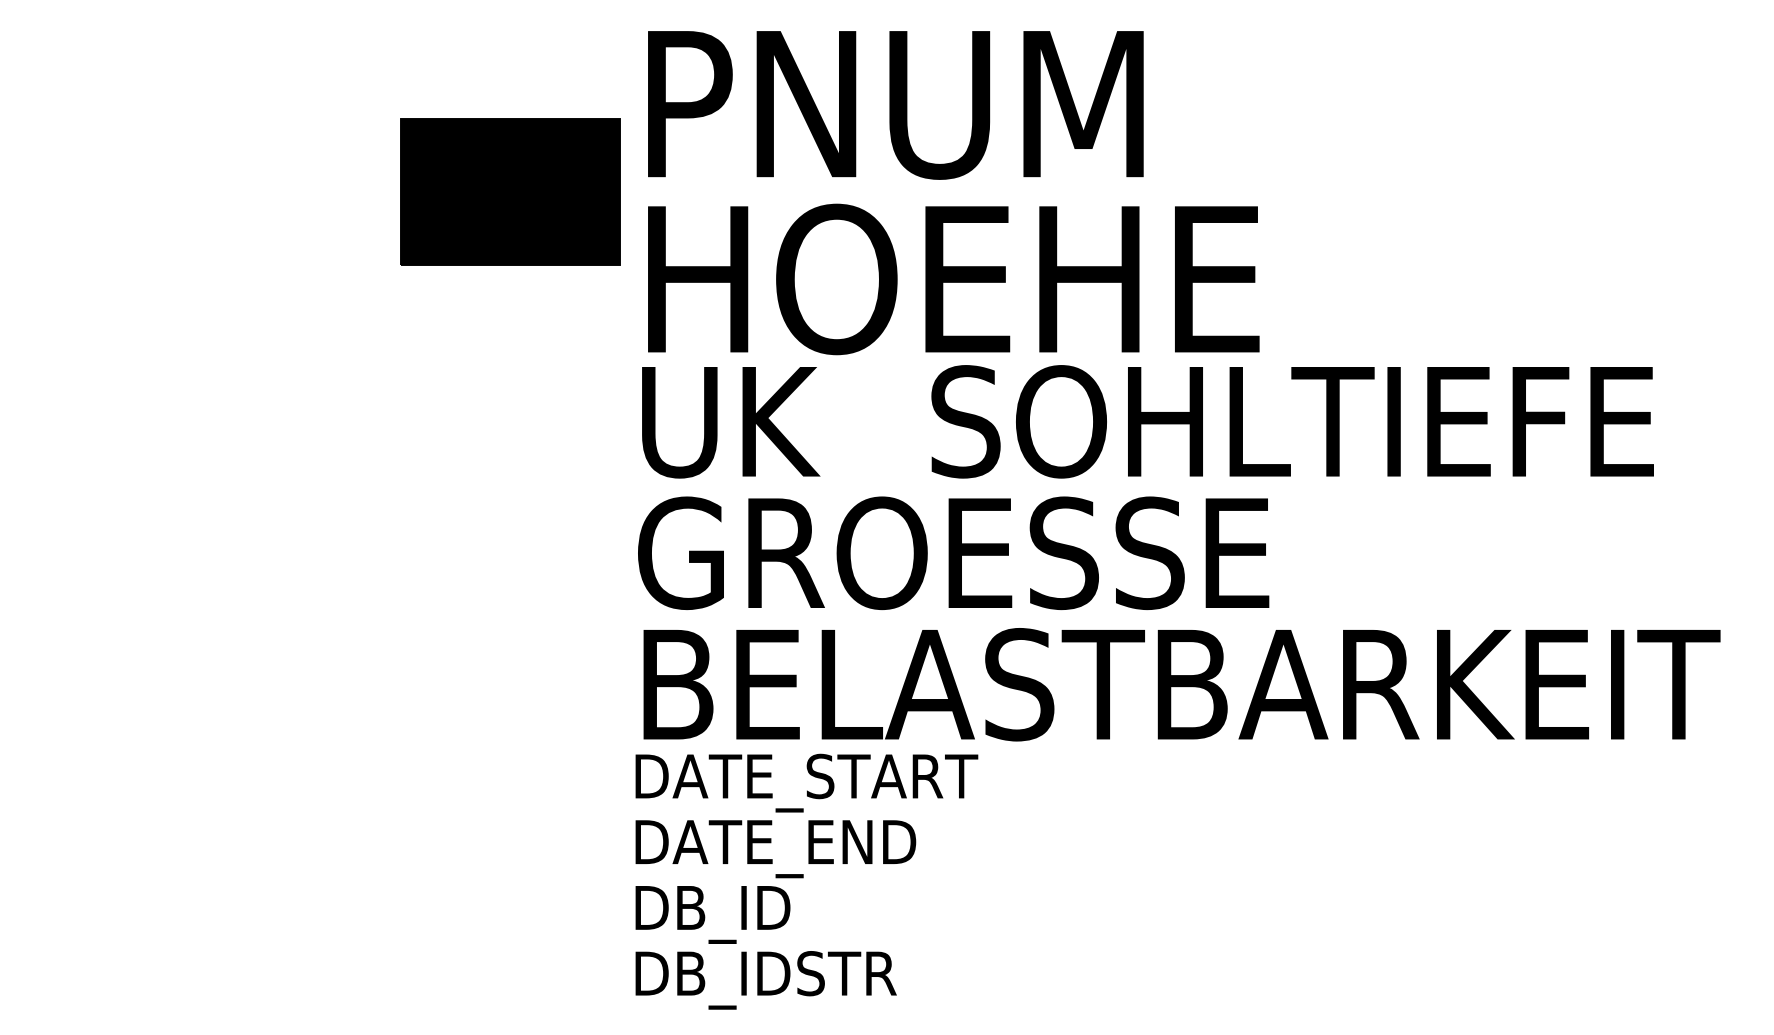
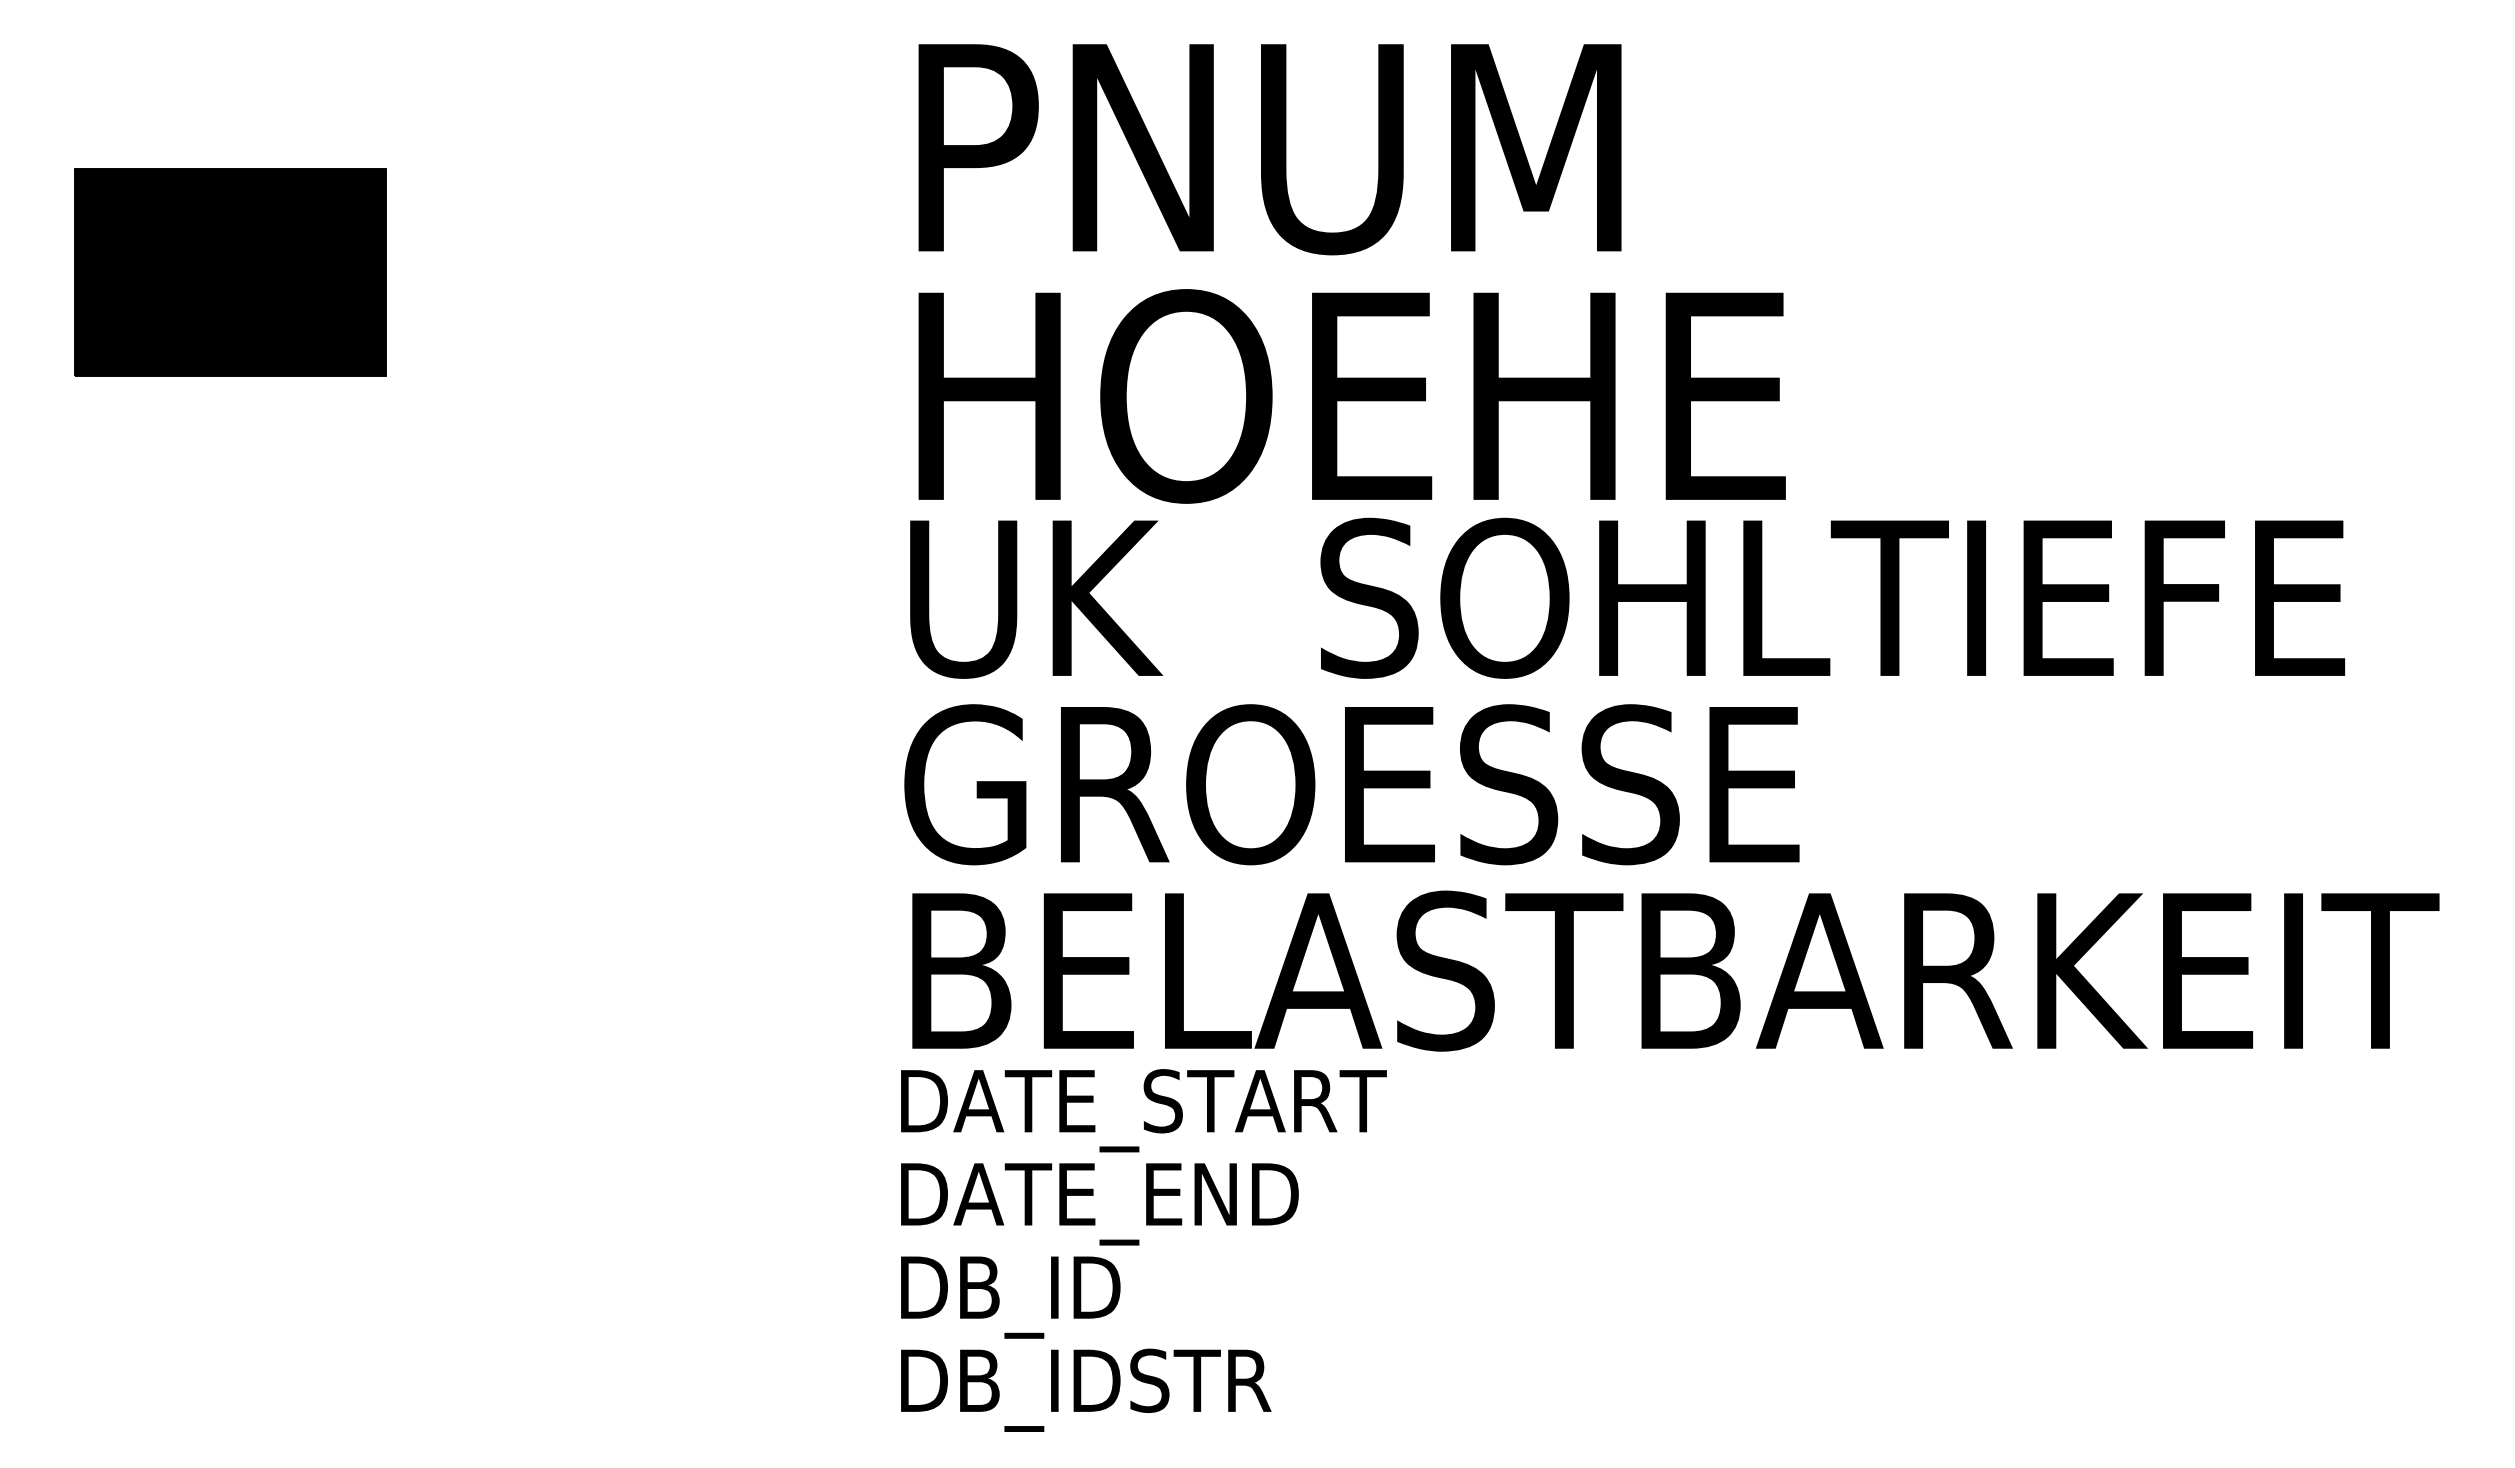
part: (510, 192) -> (230, 272), moved

